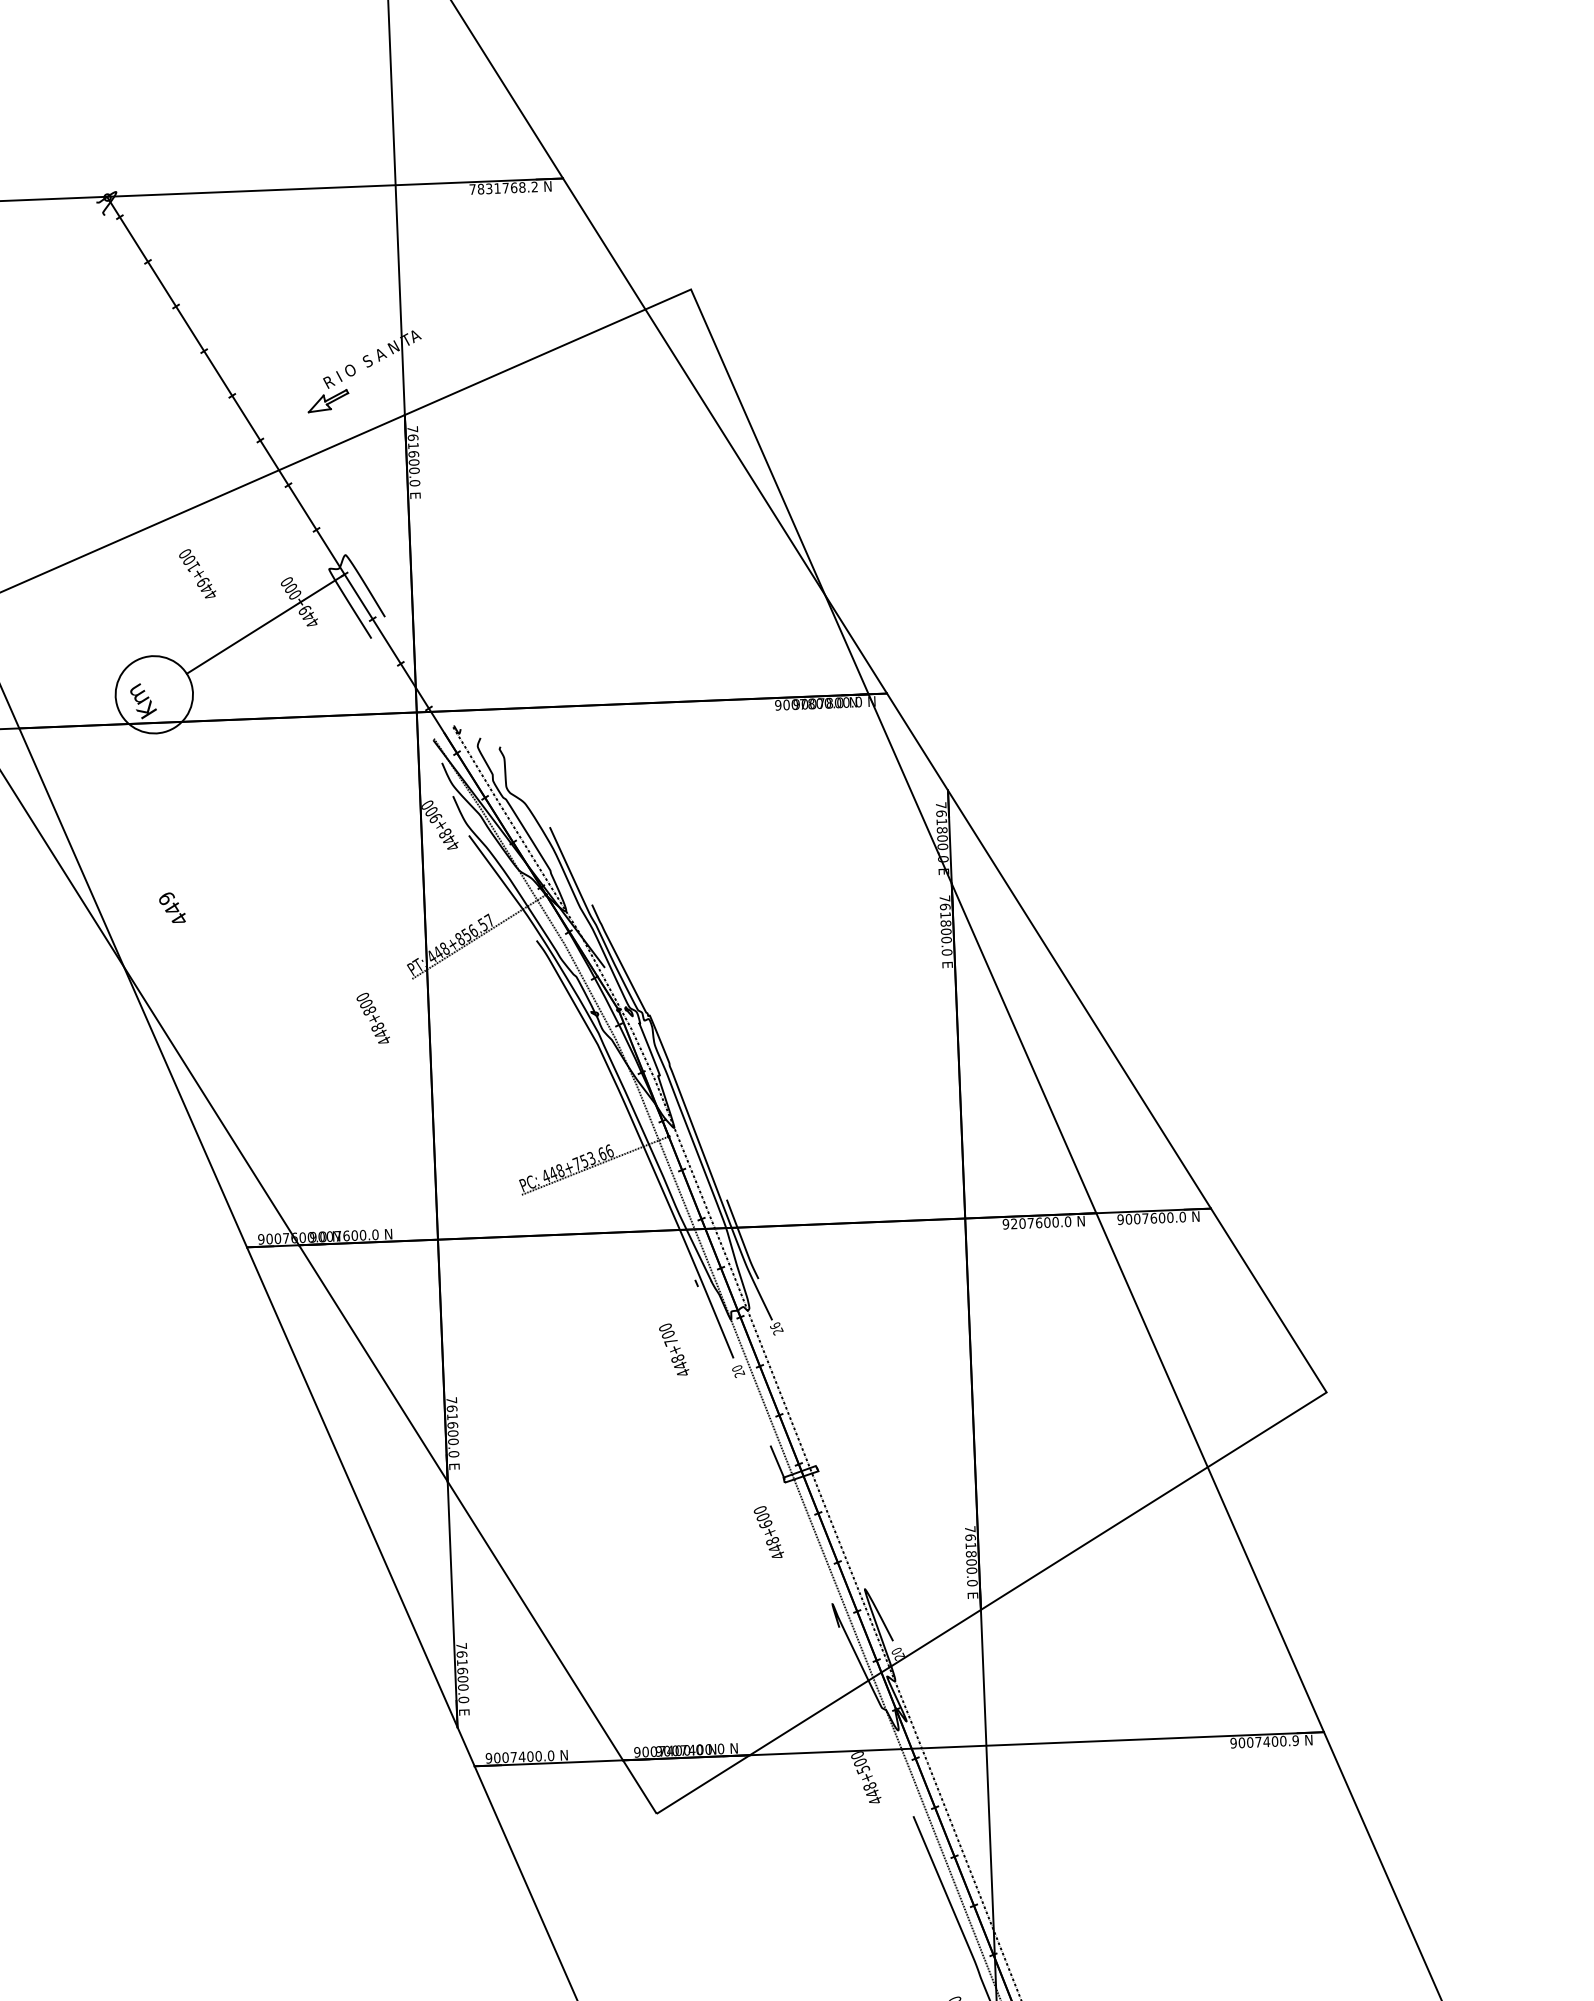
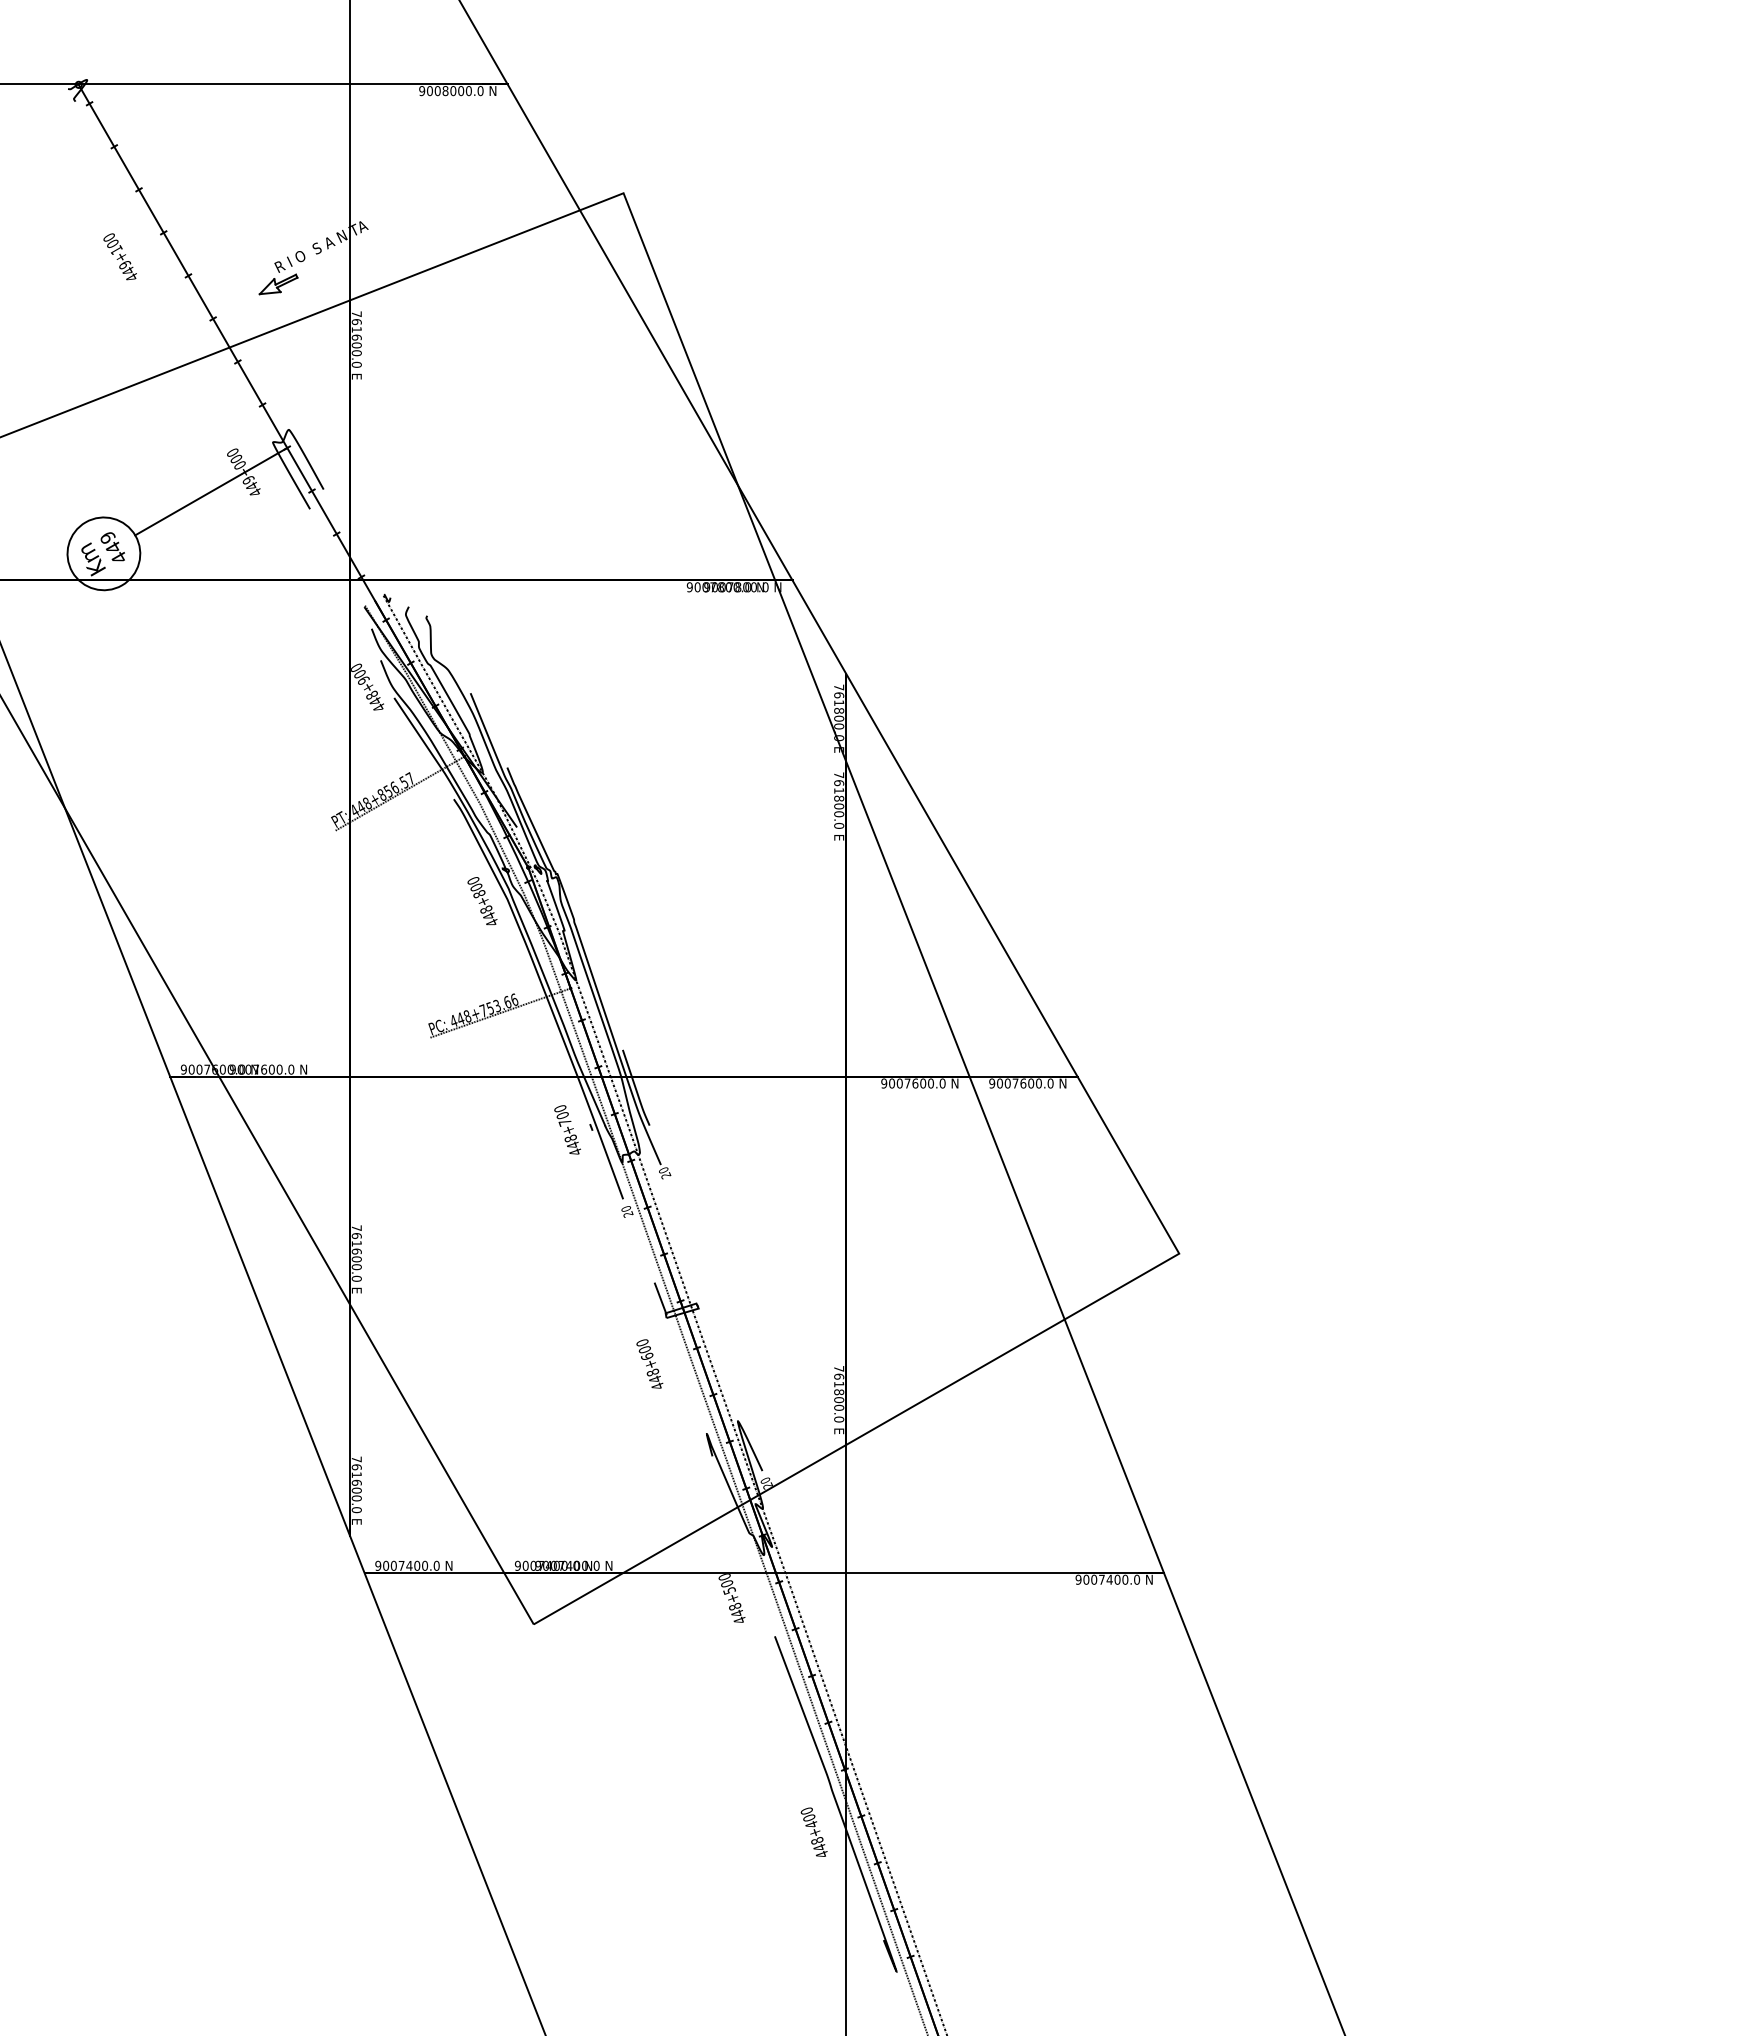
text: (503, 188) -> (451, 91), 7831768.2 -> 9008000.0
text: (196, 573) -> (119, 256), moved
text: (172, 907) -> (112, 546), moved
text: (373, 1018) -> (482, 901), moved
text: (1014, 1223) -> (892, 1083), 9207600.0 -> 9007600.0
text: (774, 1326) -> (662, 1170), 26 -> 20
text: (673, 1349) -> (567, 1129), moved
text: (1295, 1740) -> (1136, 1579), 9007400.9 -> 9007400.0

